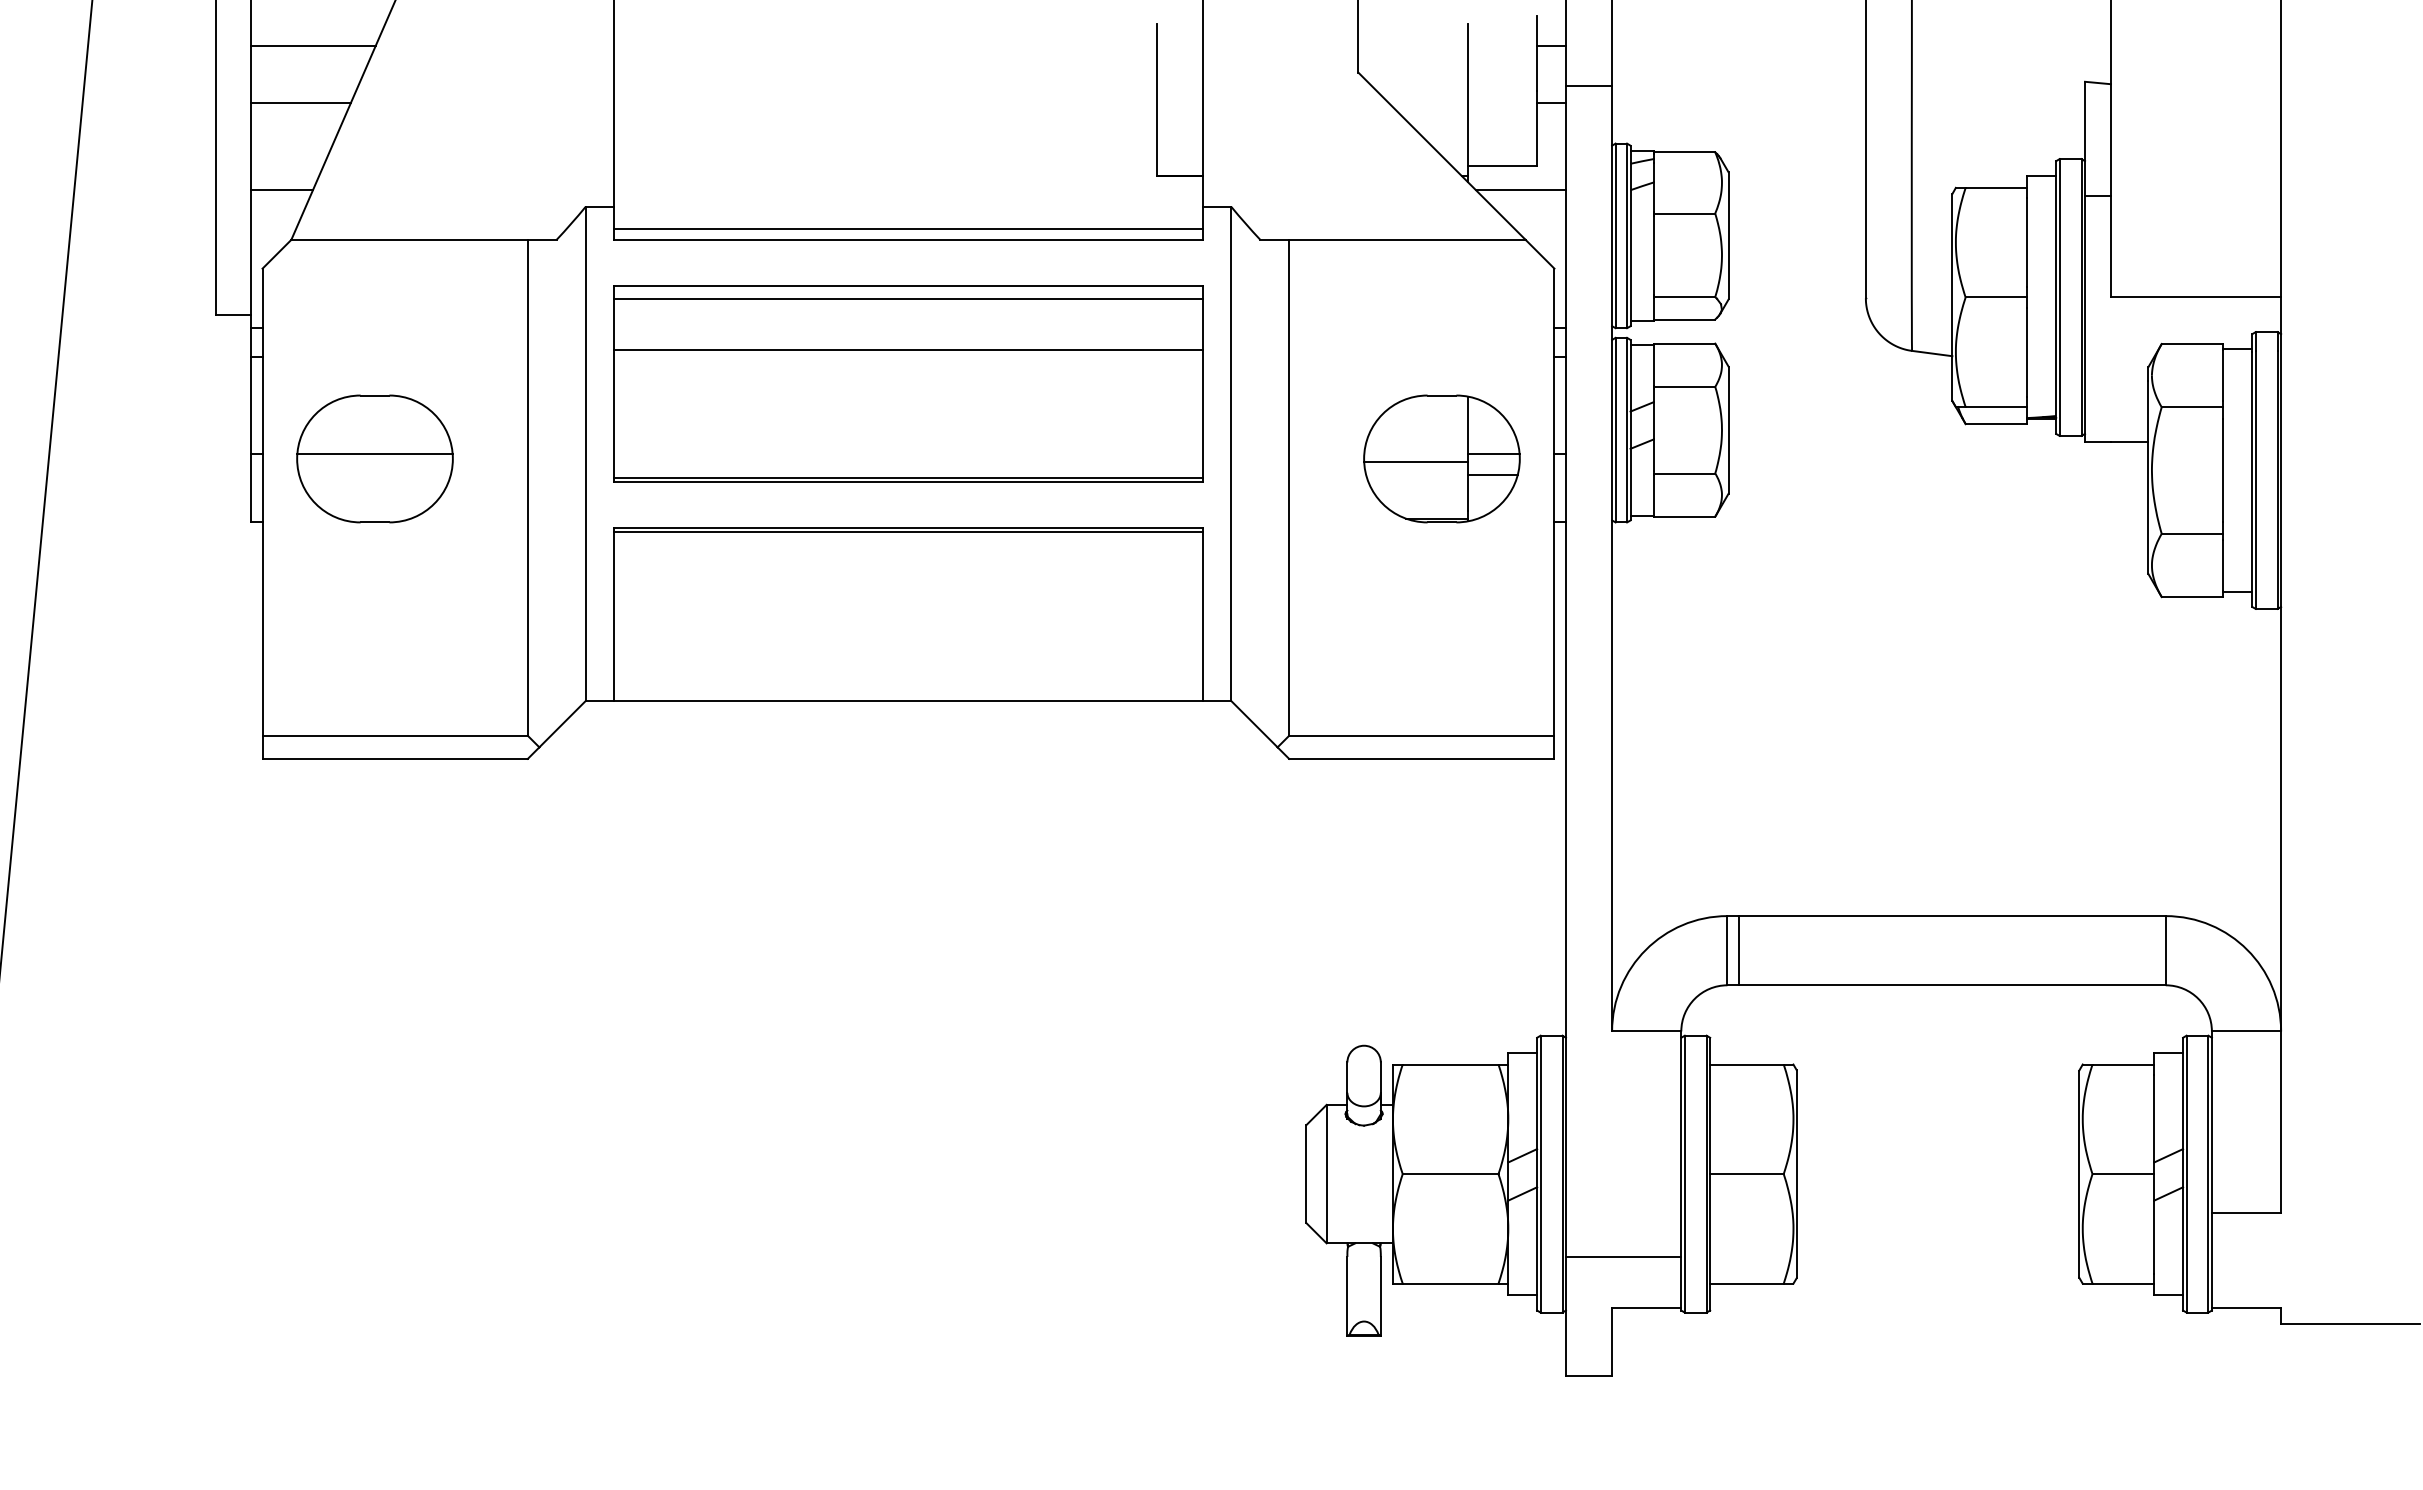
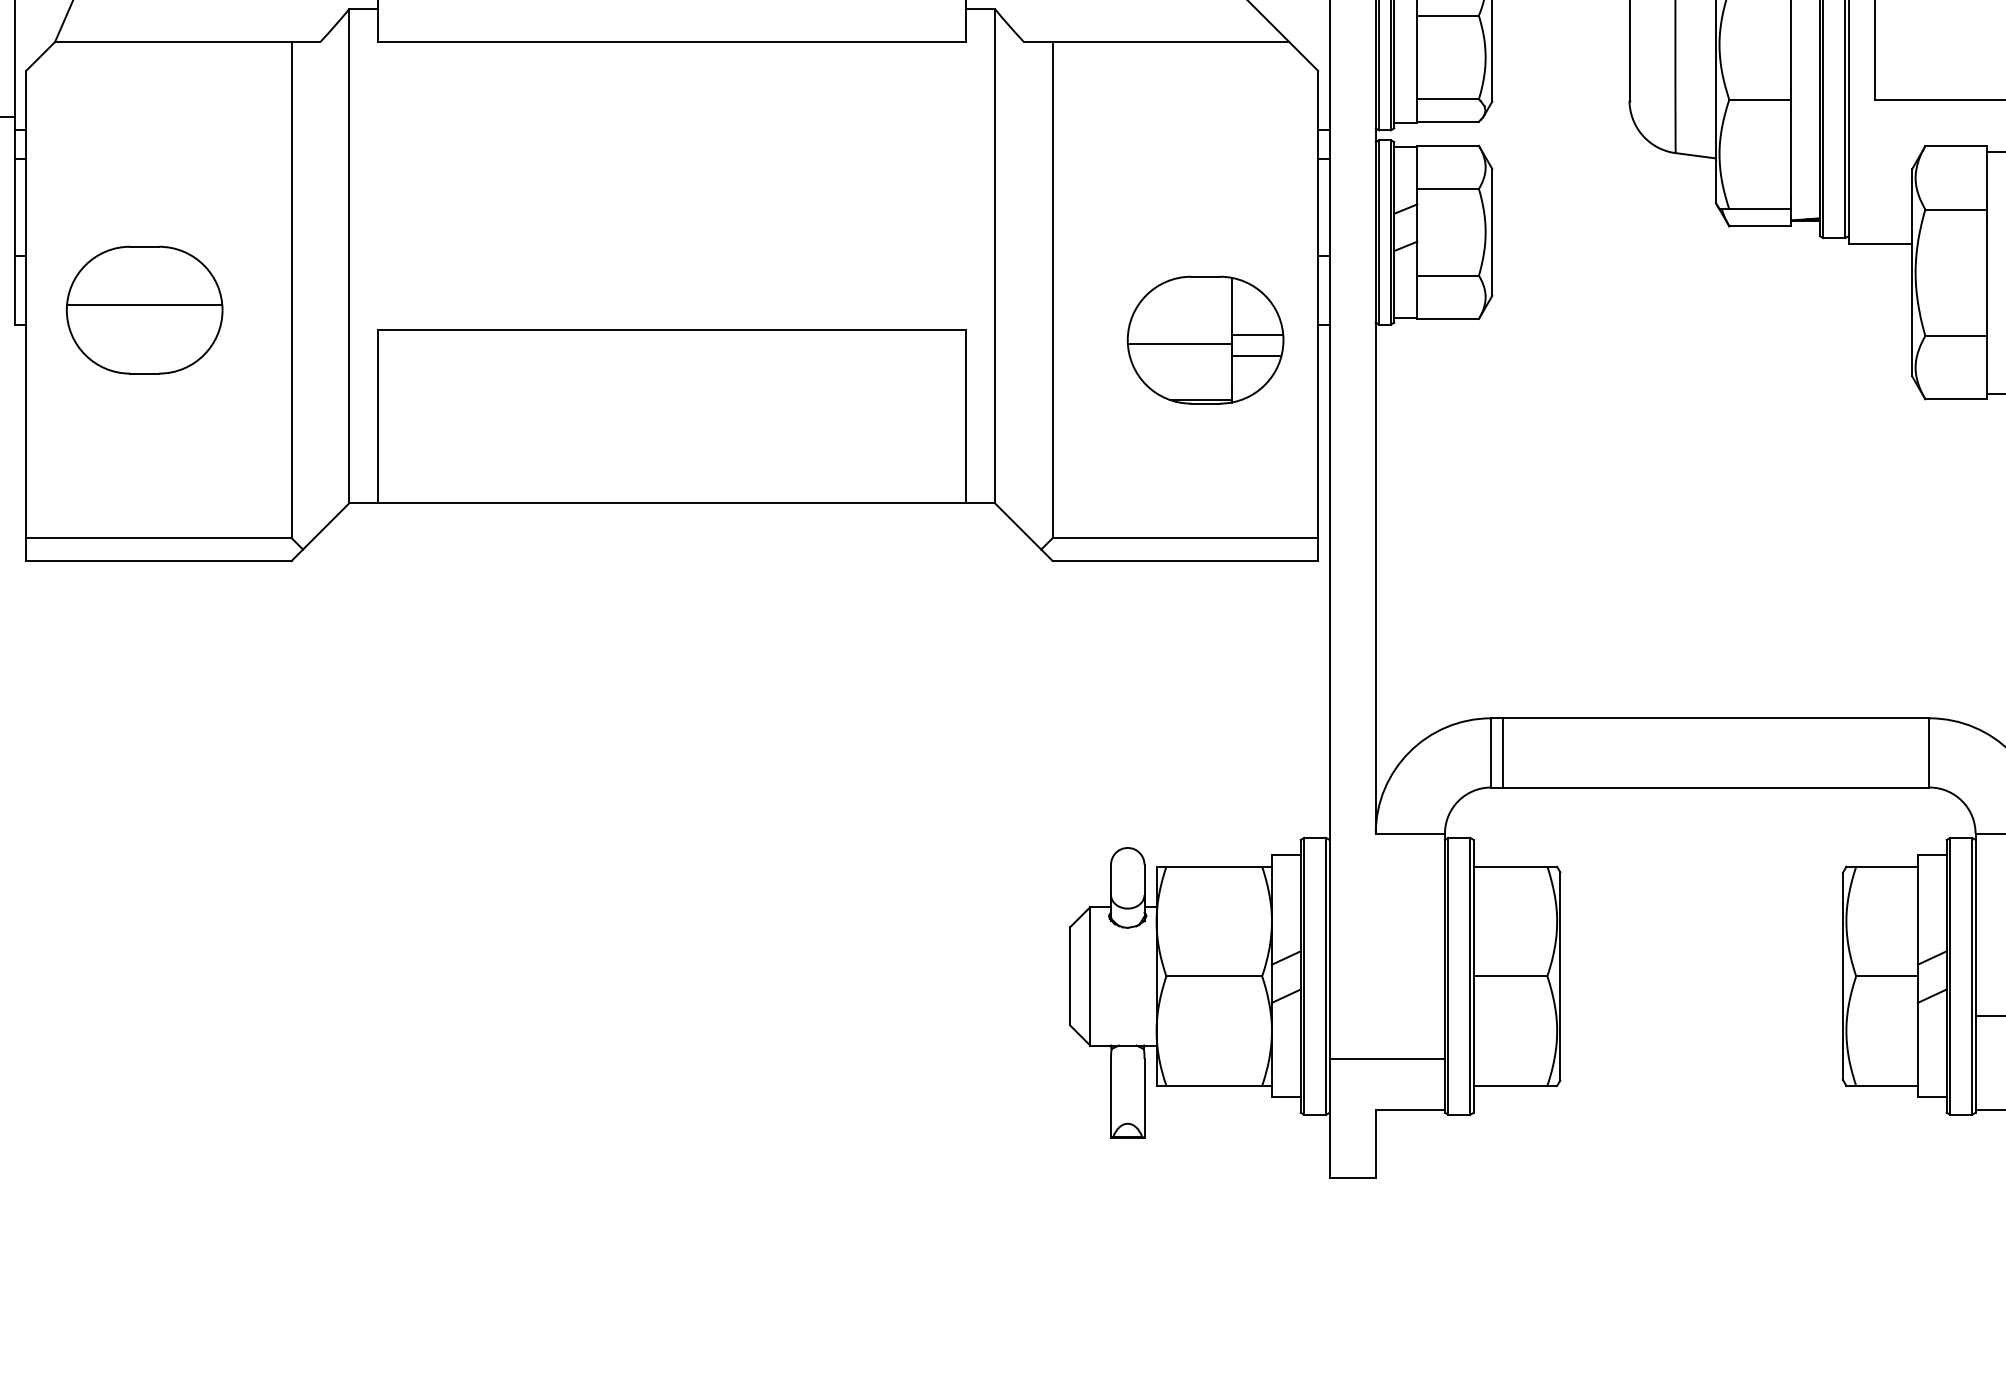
line: (908, 229) -> (672, 31), removed
part: (908, 383) -> (672, 185), removed
part: (374, 458) -> (144, 309), moved
part: (1441, 458) -> (1205, 339), moved
line: (908, 531) -> (672, 333), removed

